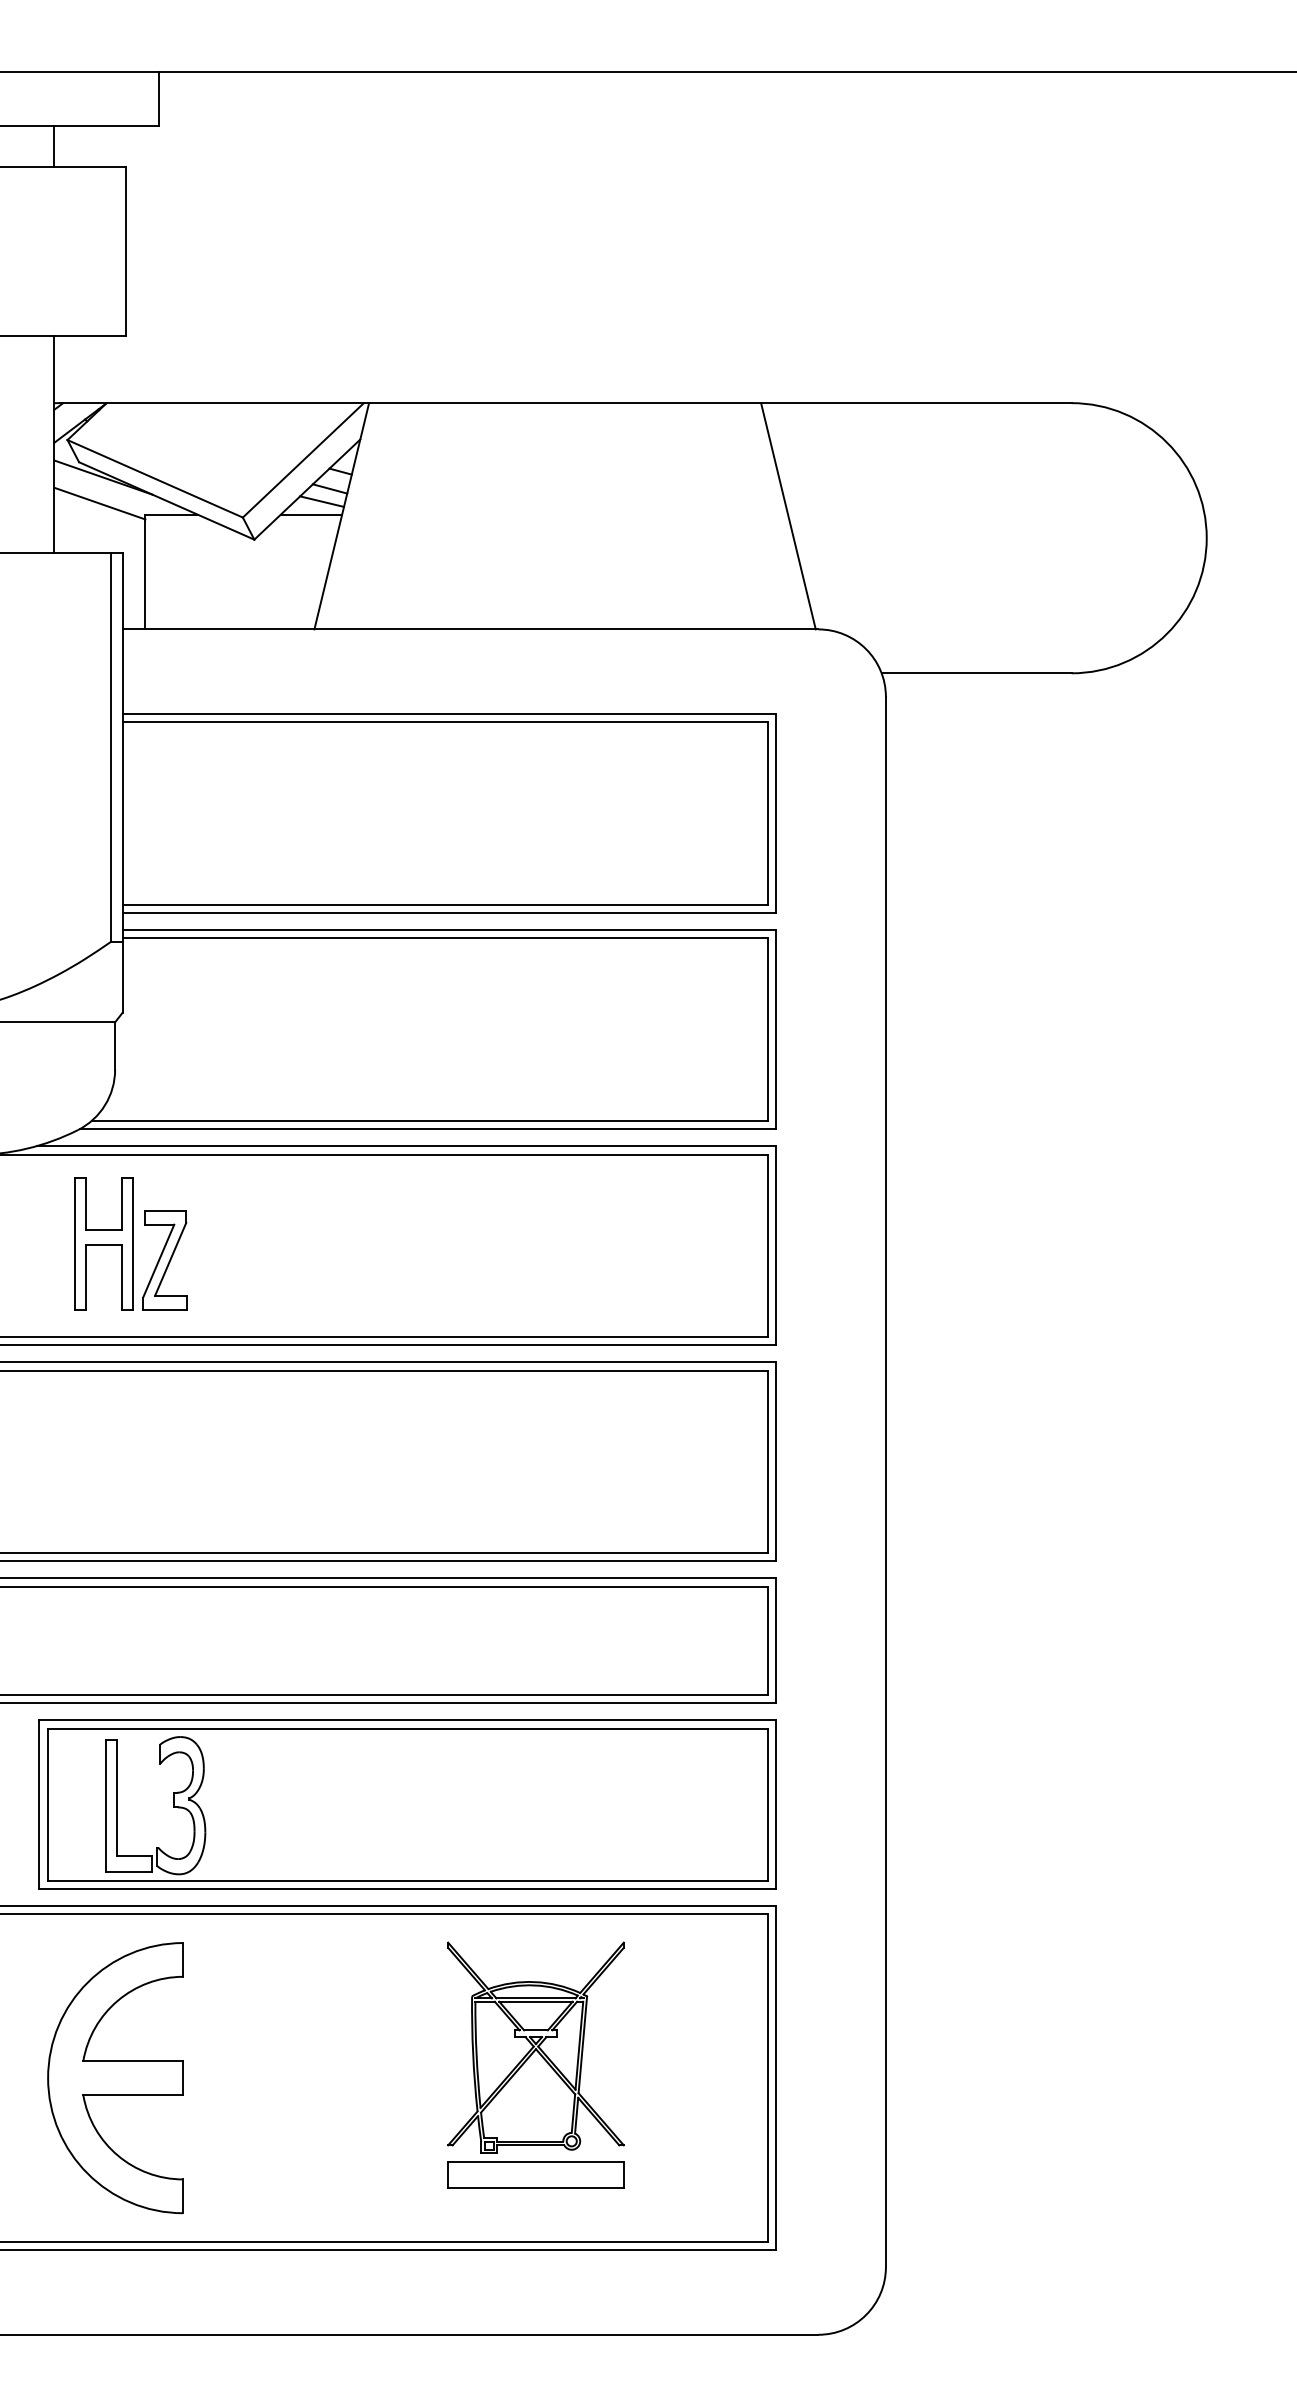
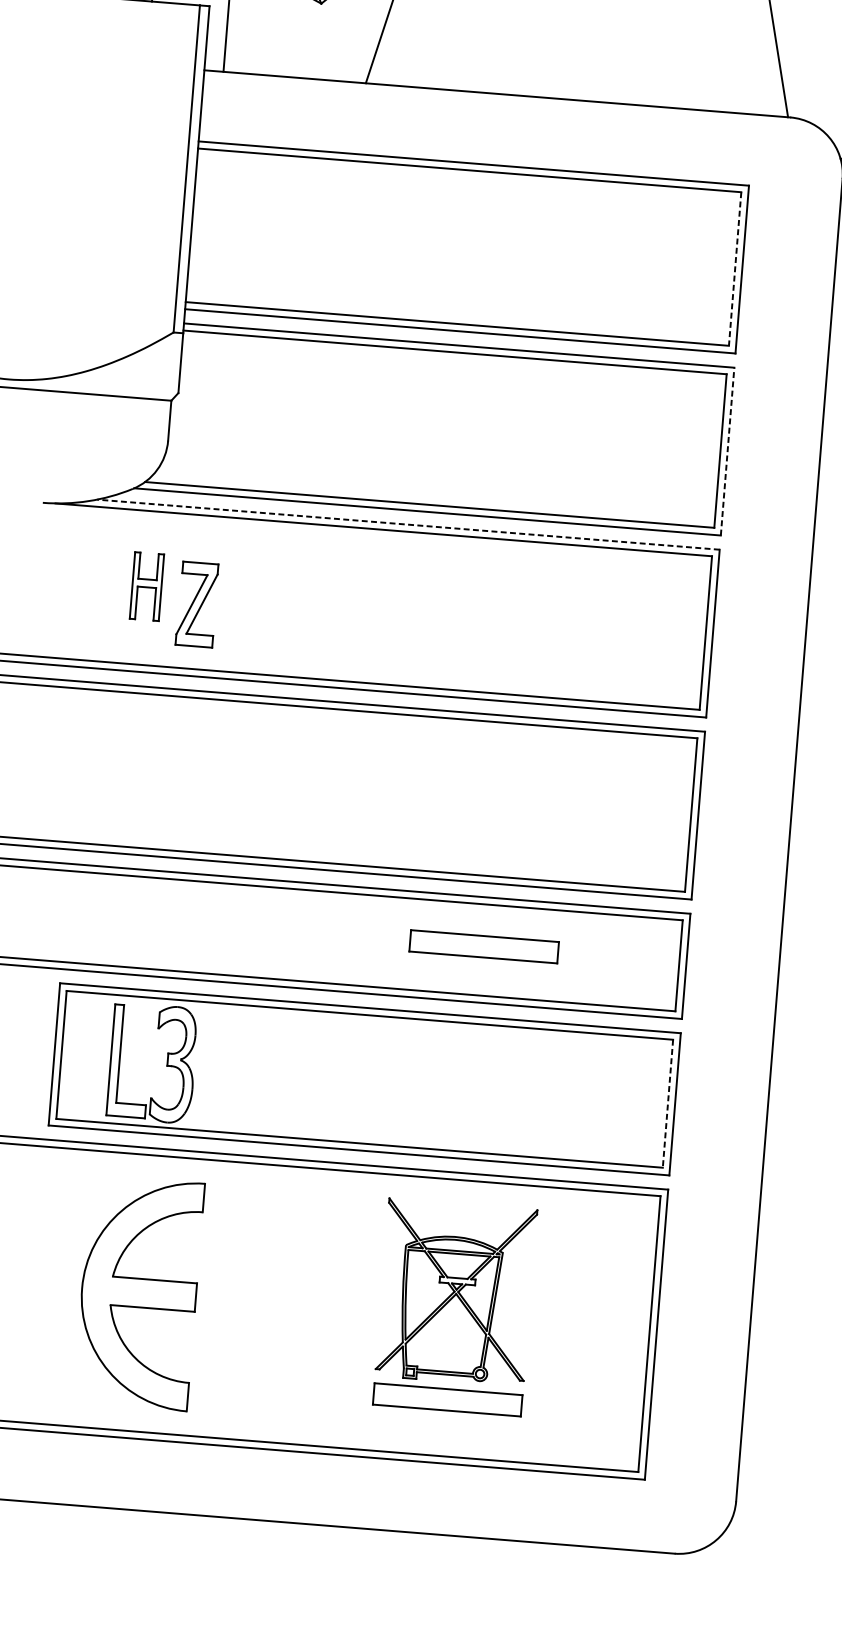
line: (767, 813) -> (734, 269), solid -> dashed
line: (776, 1029) -> (727, 451), solid -> dashed
line: (406, 1146) -> (408, 525), solid -> dashed
part: (103, 1243) -> (146, 586), size x0.6
part: (535, 1636) -> (483, 946), added
line: (767, 1804) -> (667, 1103), solid -> dashed
part: (115, 2078) -> (138, 1293), moved

